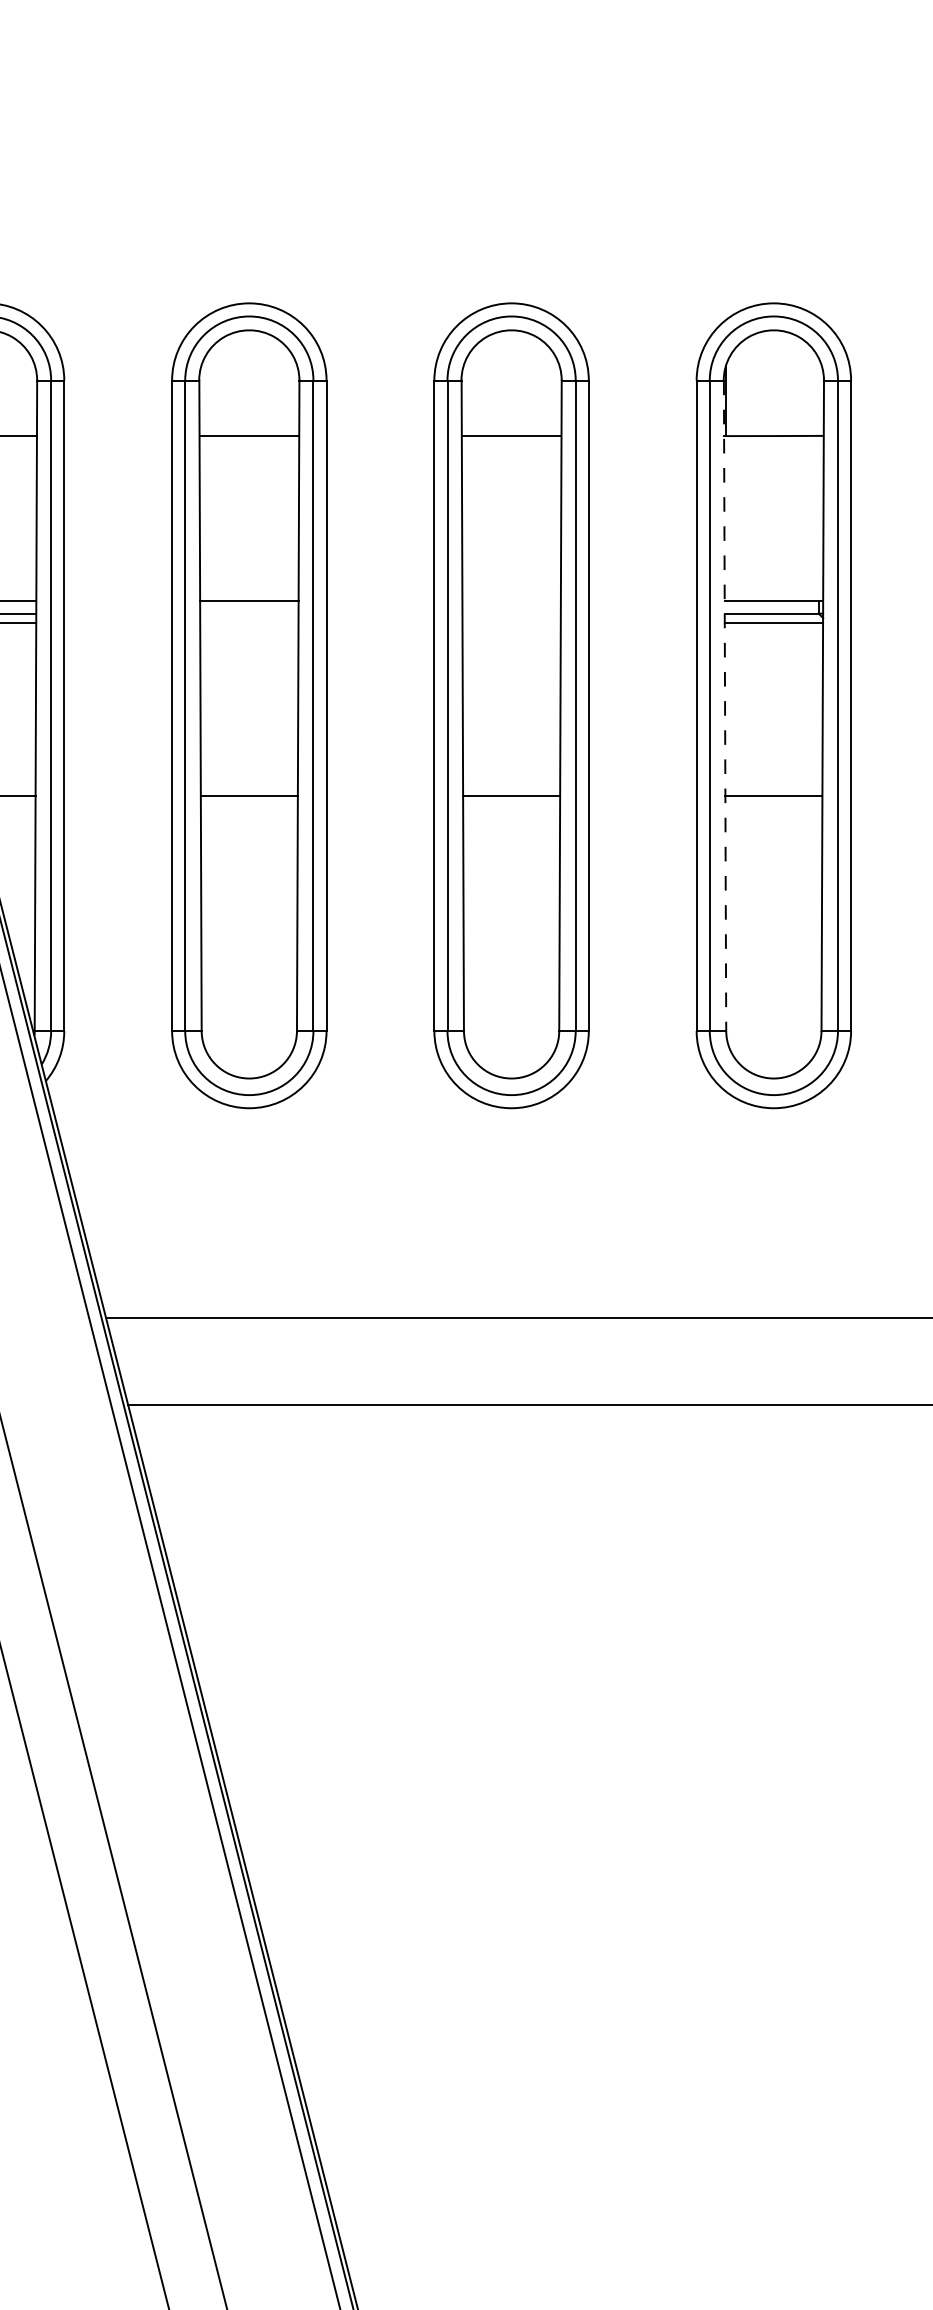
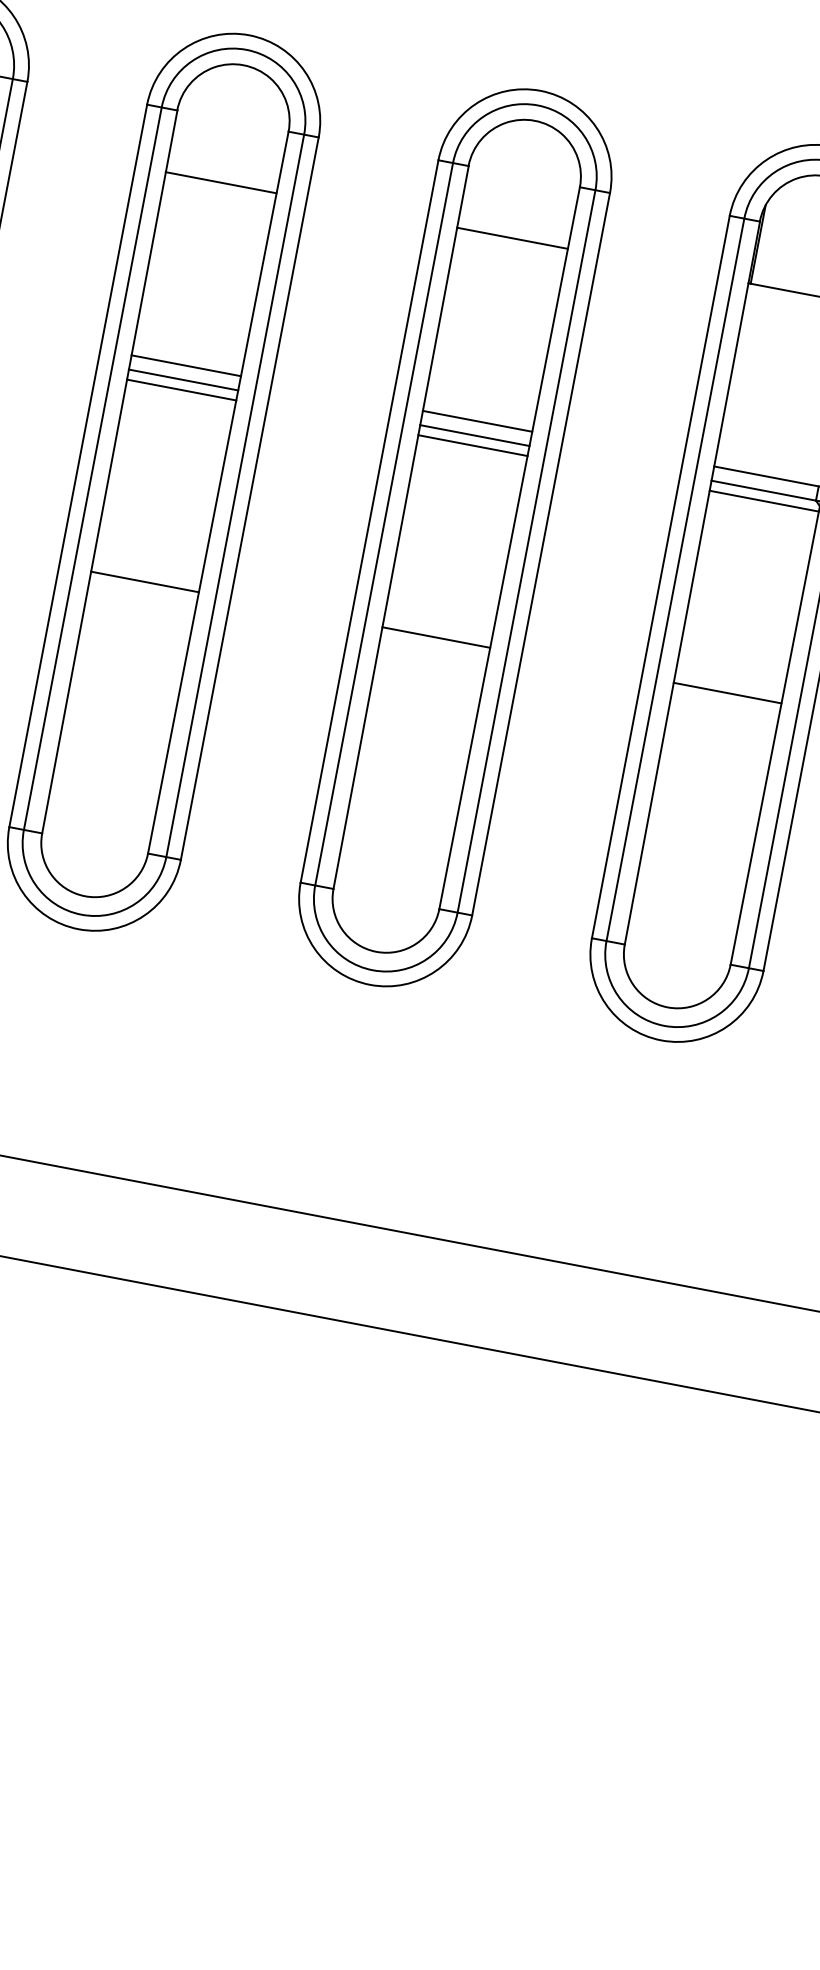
line: (511, 600) -> (477, 420), added
line: (249, 613) -> (183, 379), added
line: (511, 613) -> (474, 435), added
line: (249, 622) -> (181, 389), added
line: (511, 622) -> (472, 445), added
line: (725, 706) -> (692, 583), dashed -> solid

